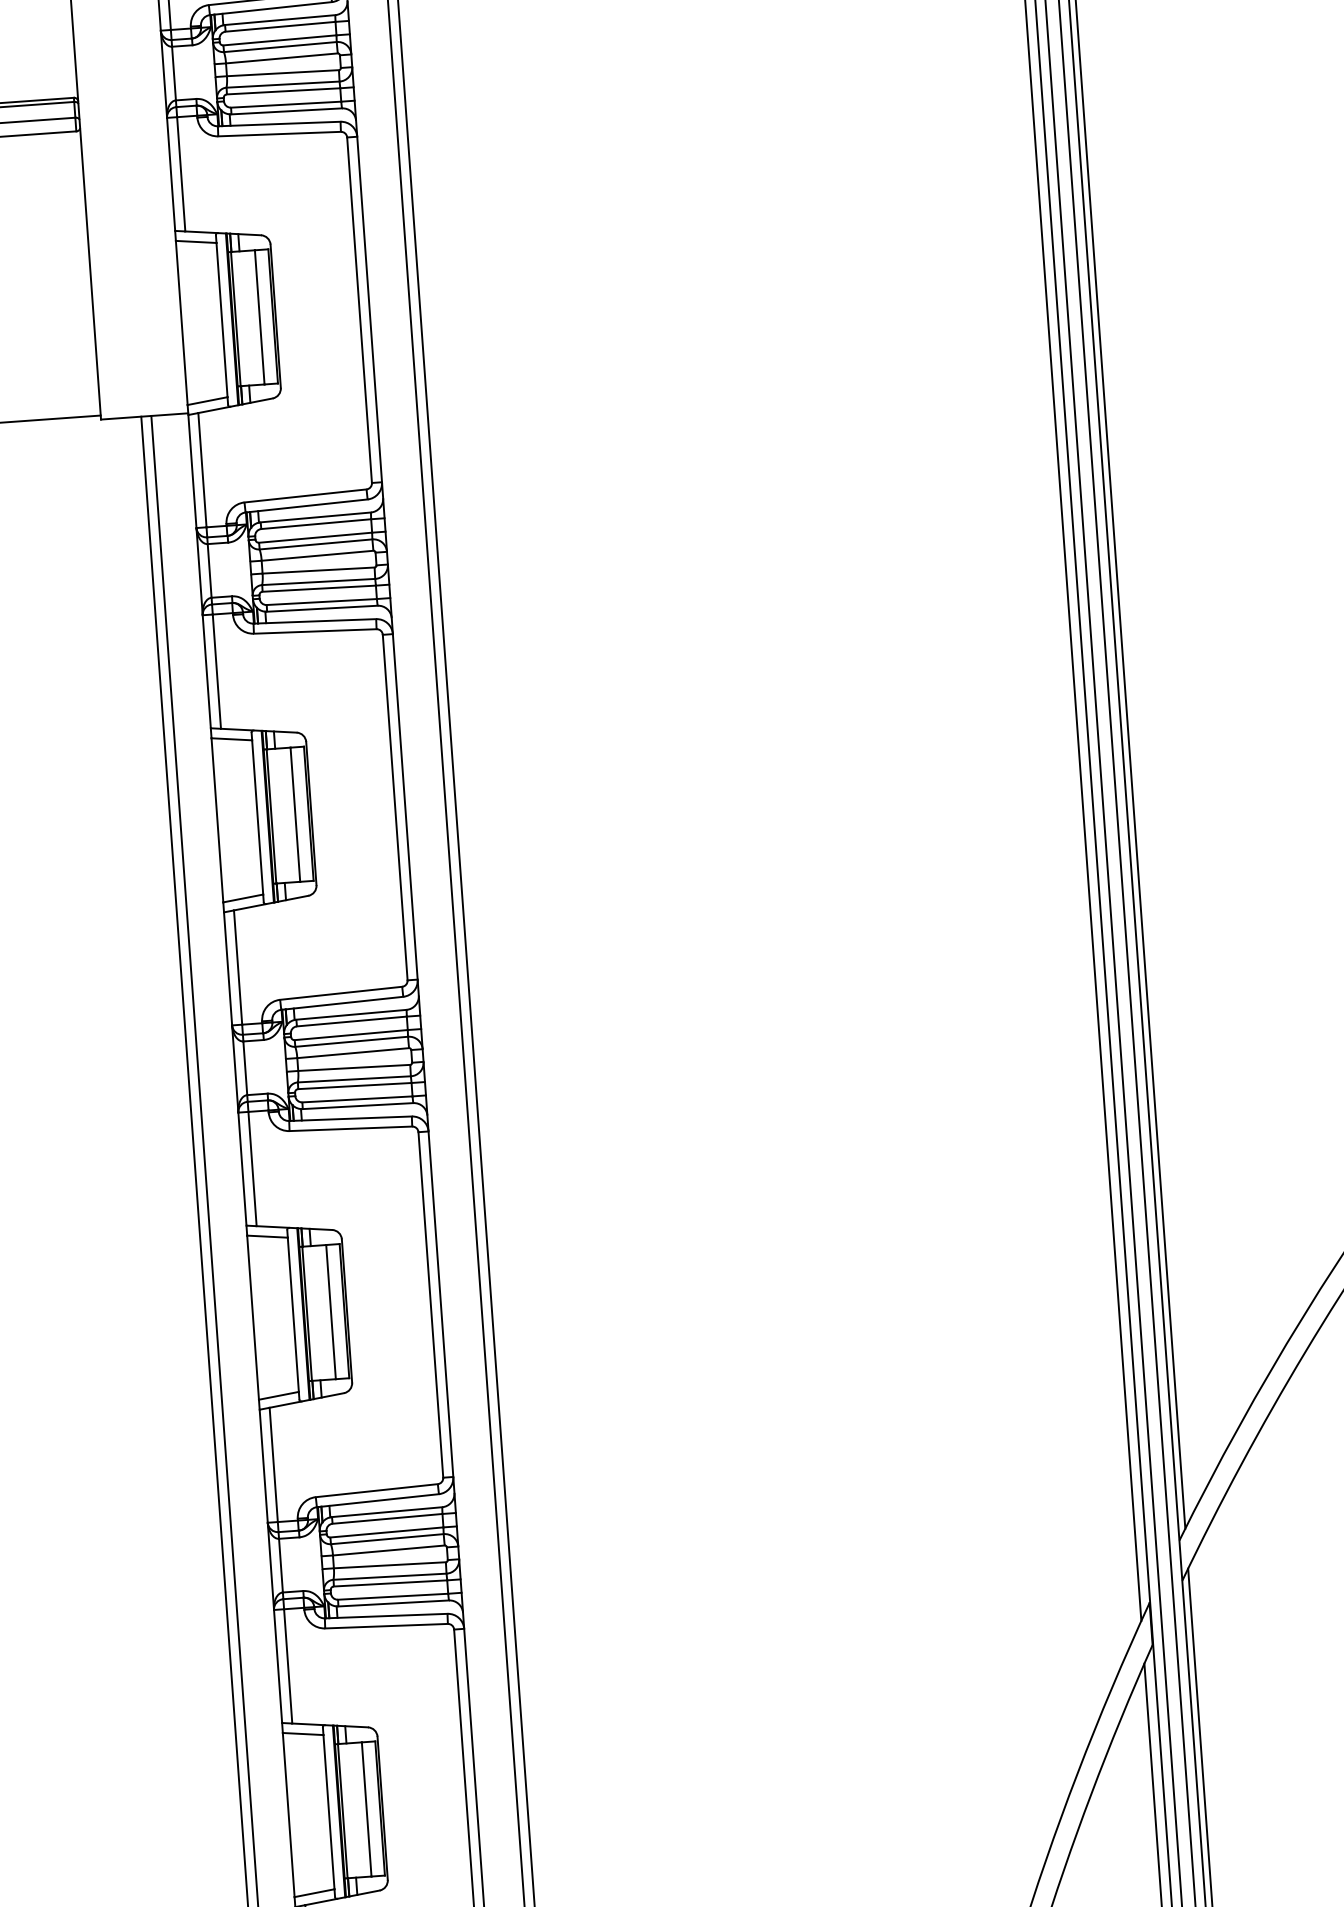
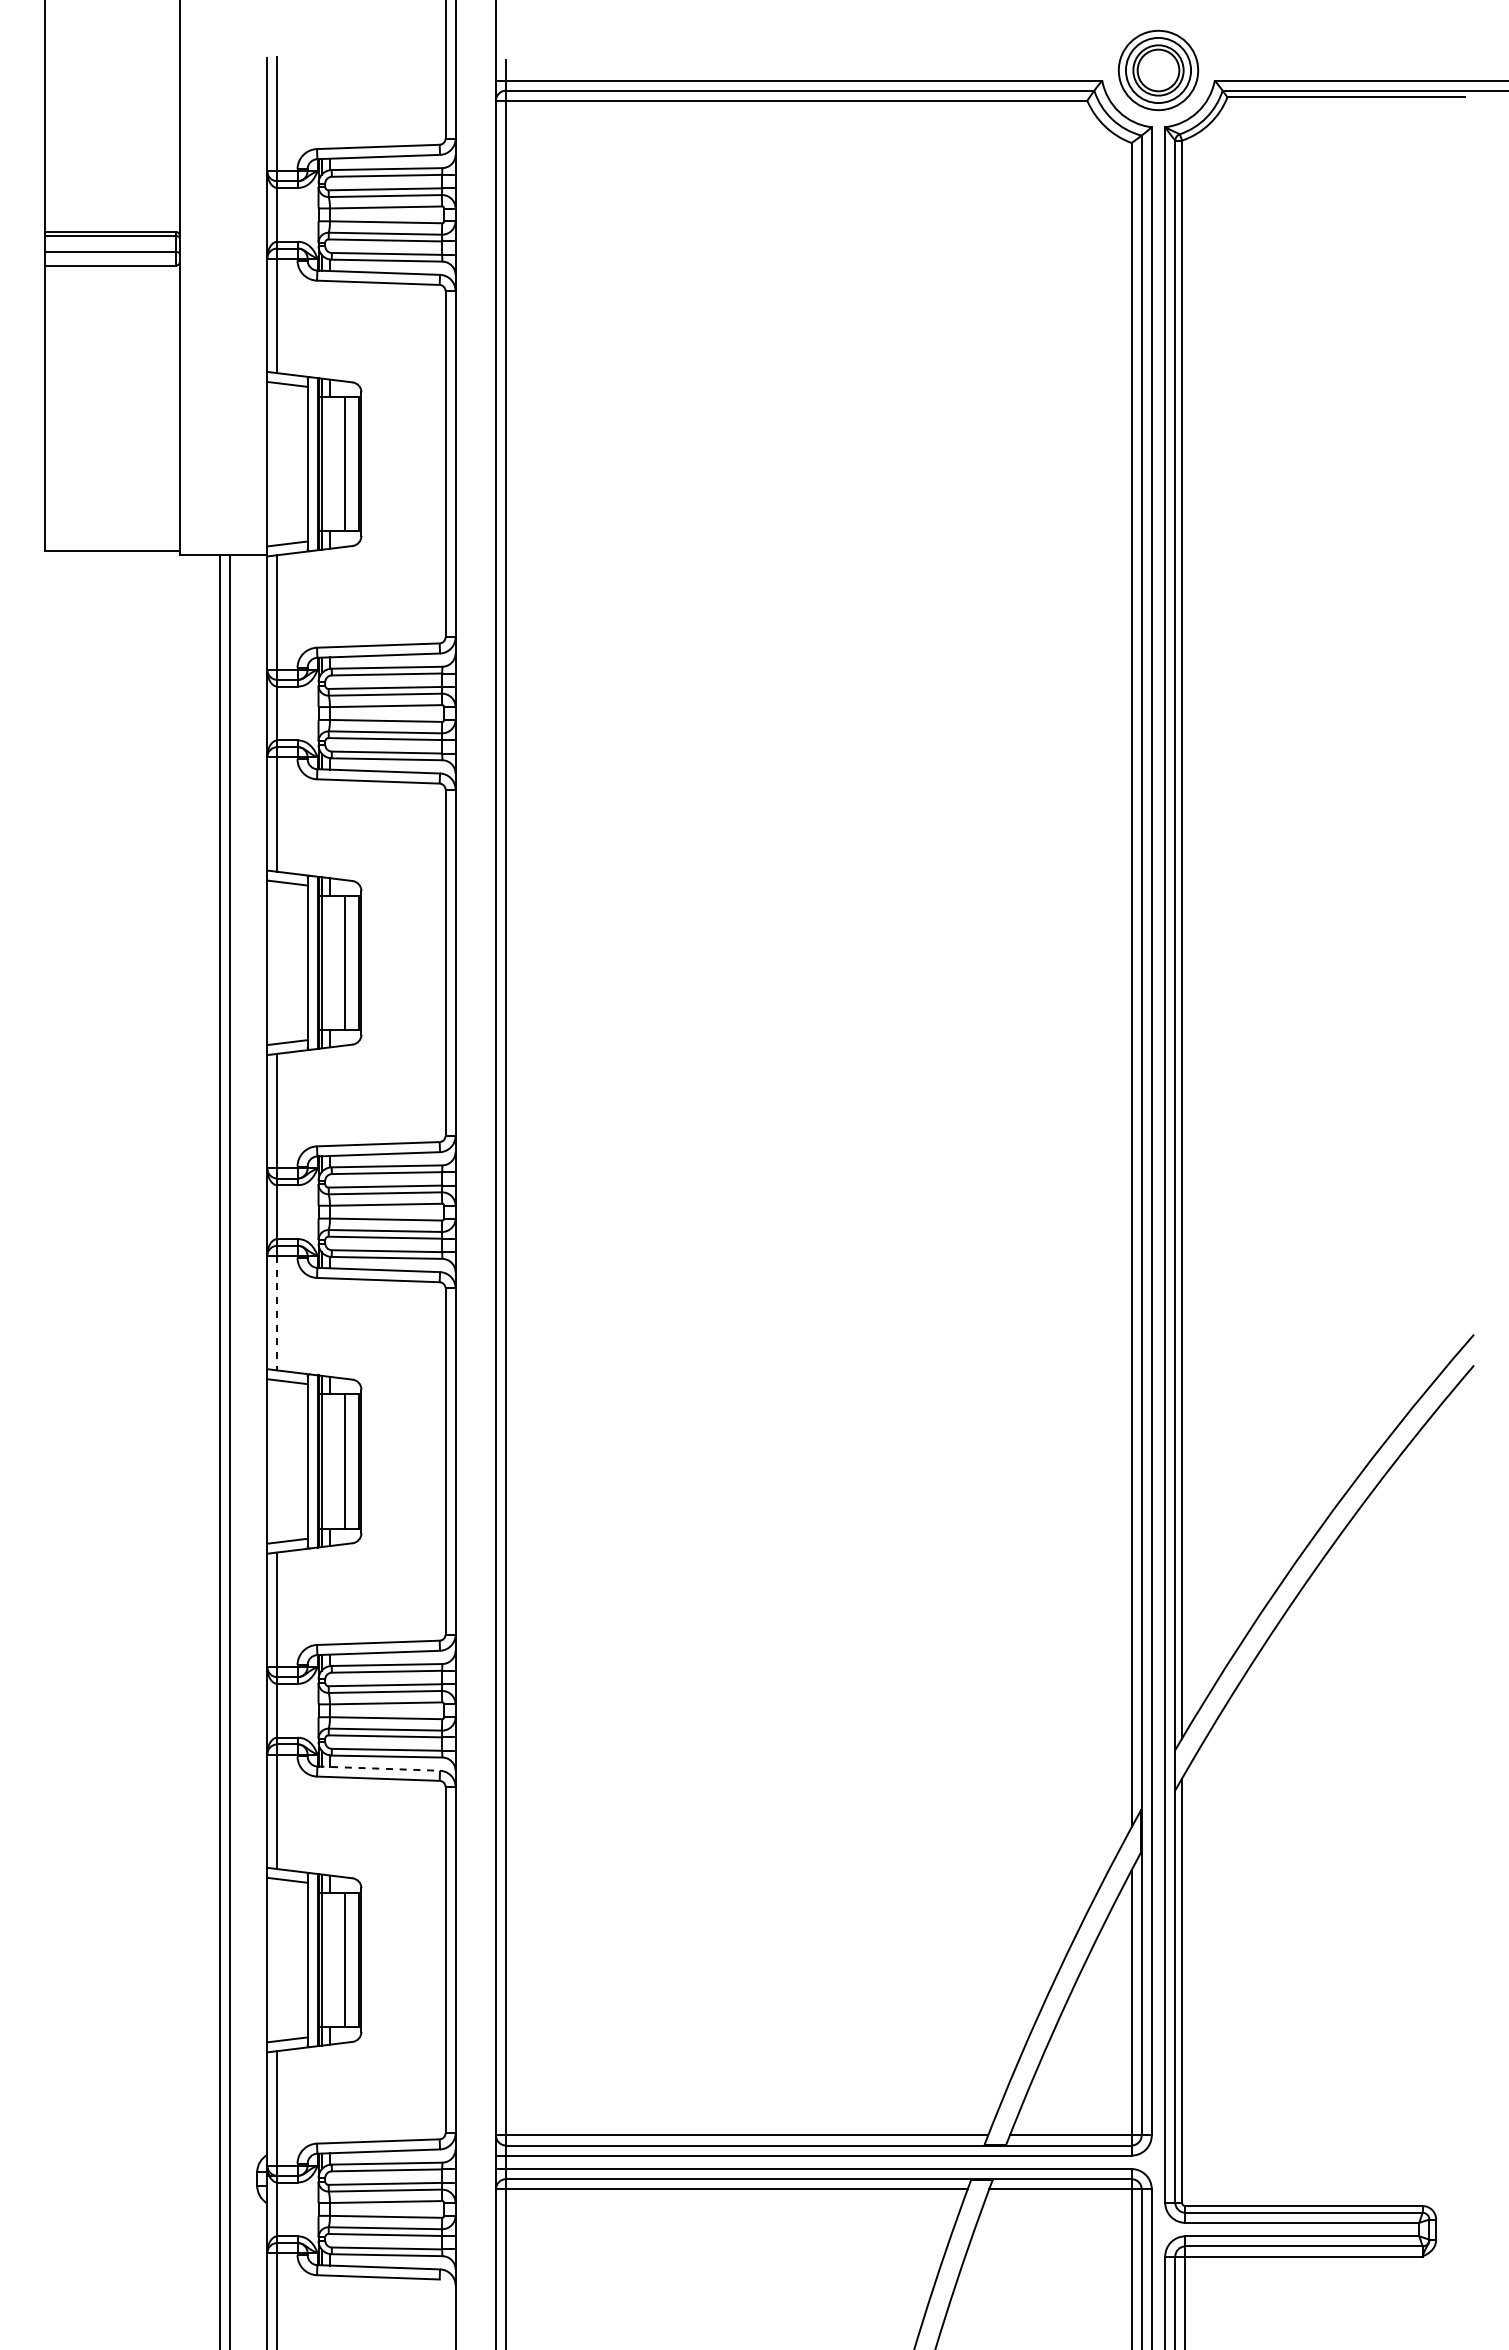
line: (252, 1169) -> (277, 1313), solid -> dashed
line: (386, 1615) -> (379, 1768), solid -> dashed

